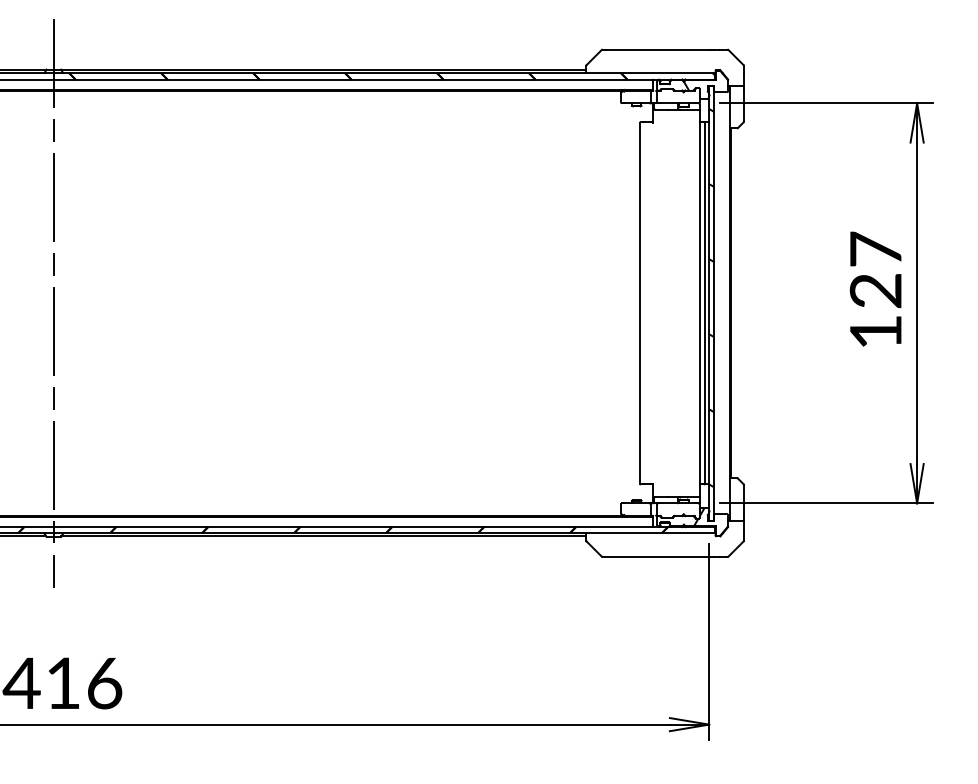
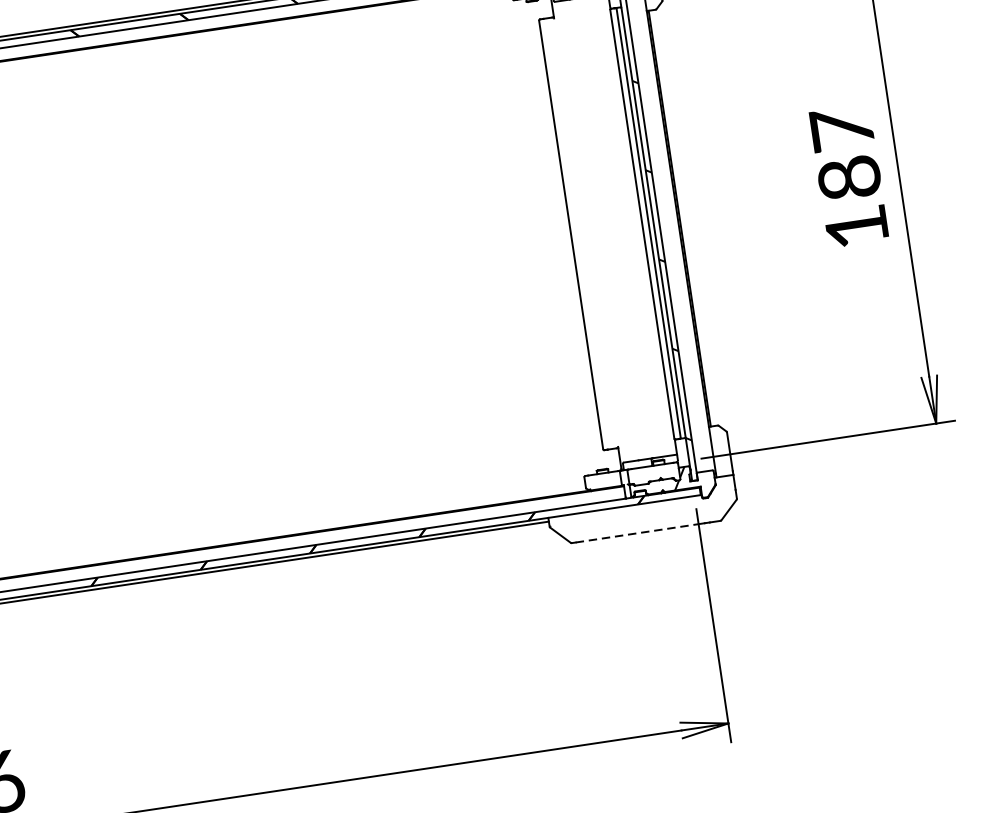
text: (875, 290) -> (848, 177), 127 -> 187
line: (658, 556) -> (638, 532), solid -> dashed

